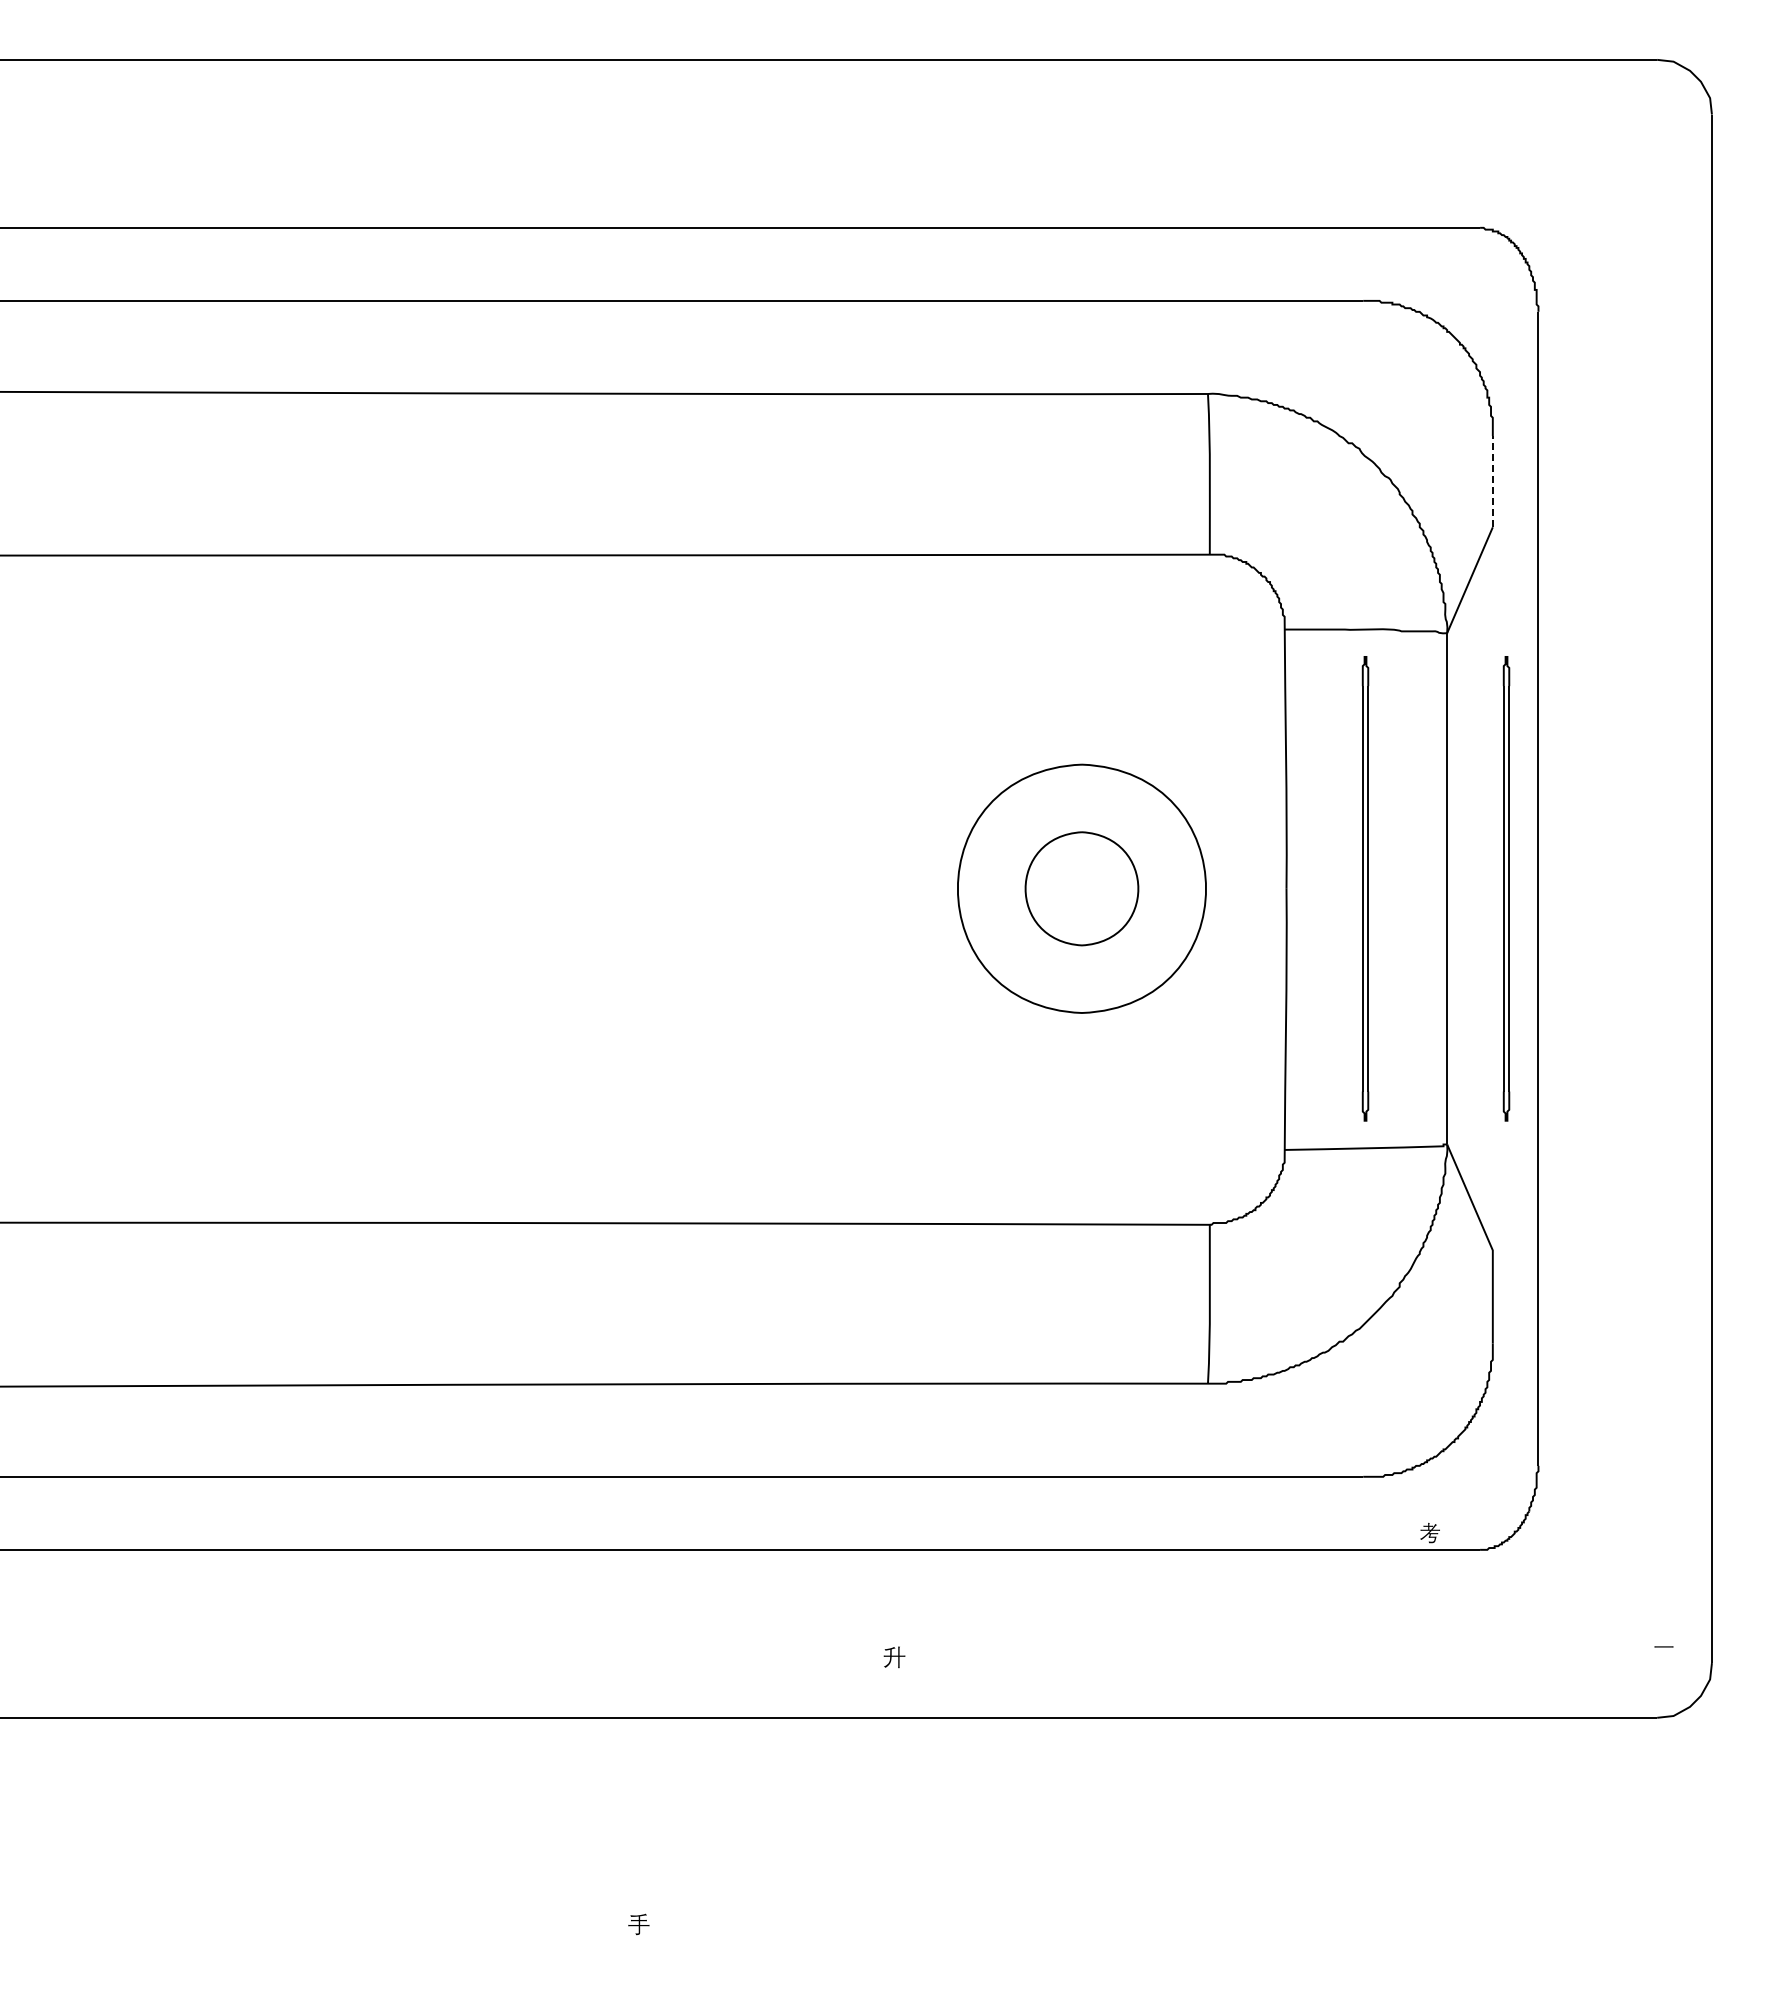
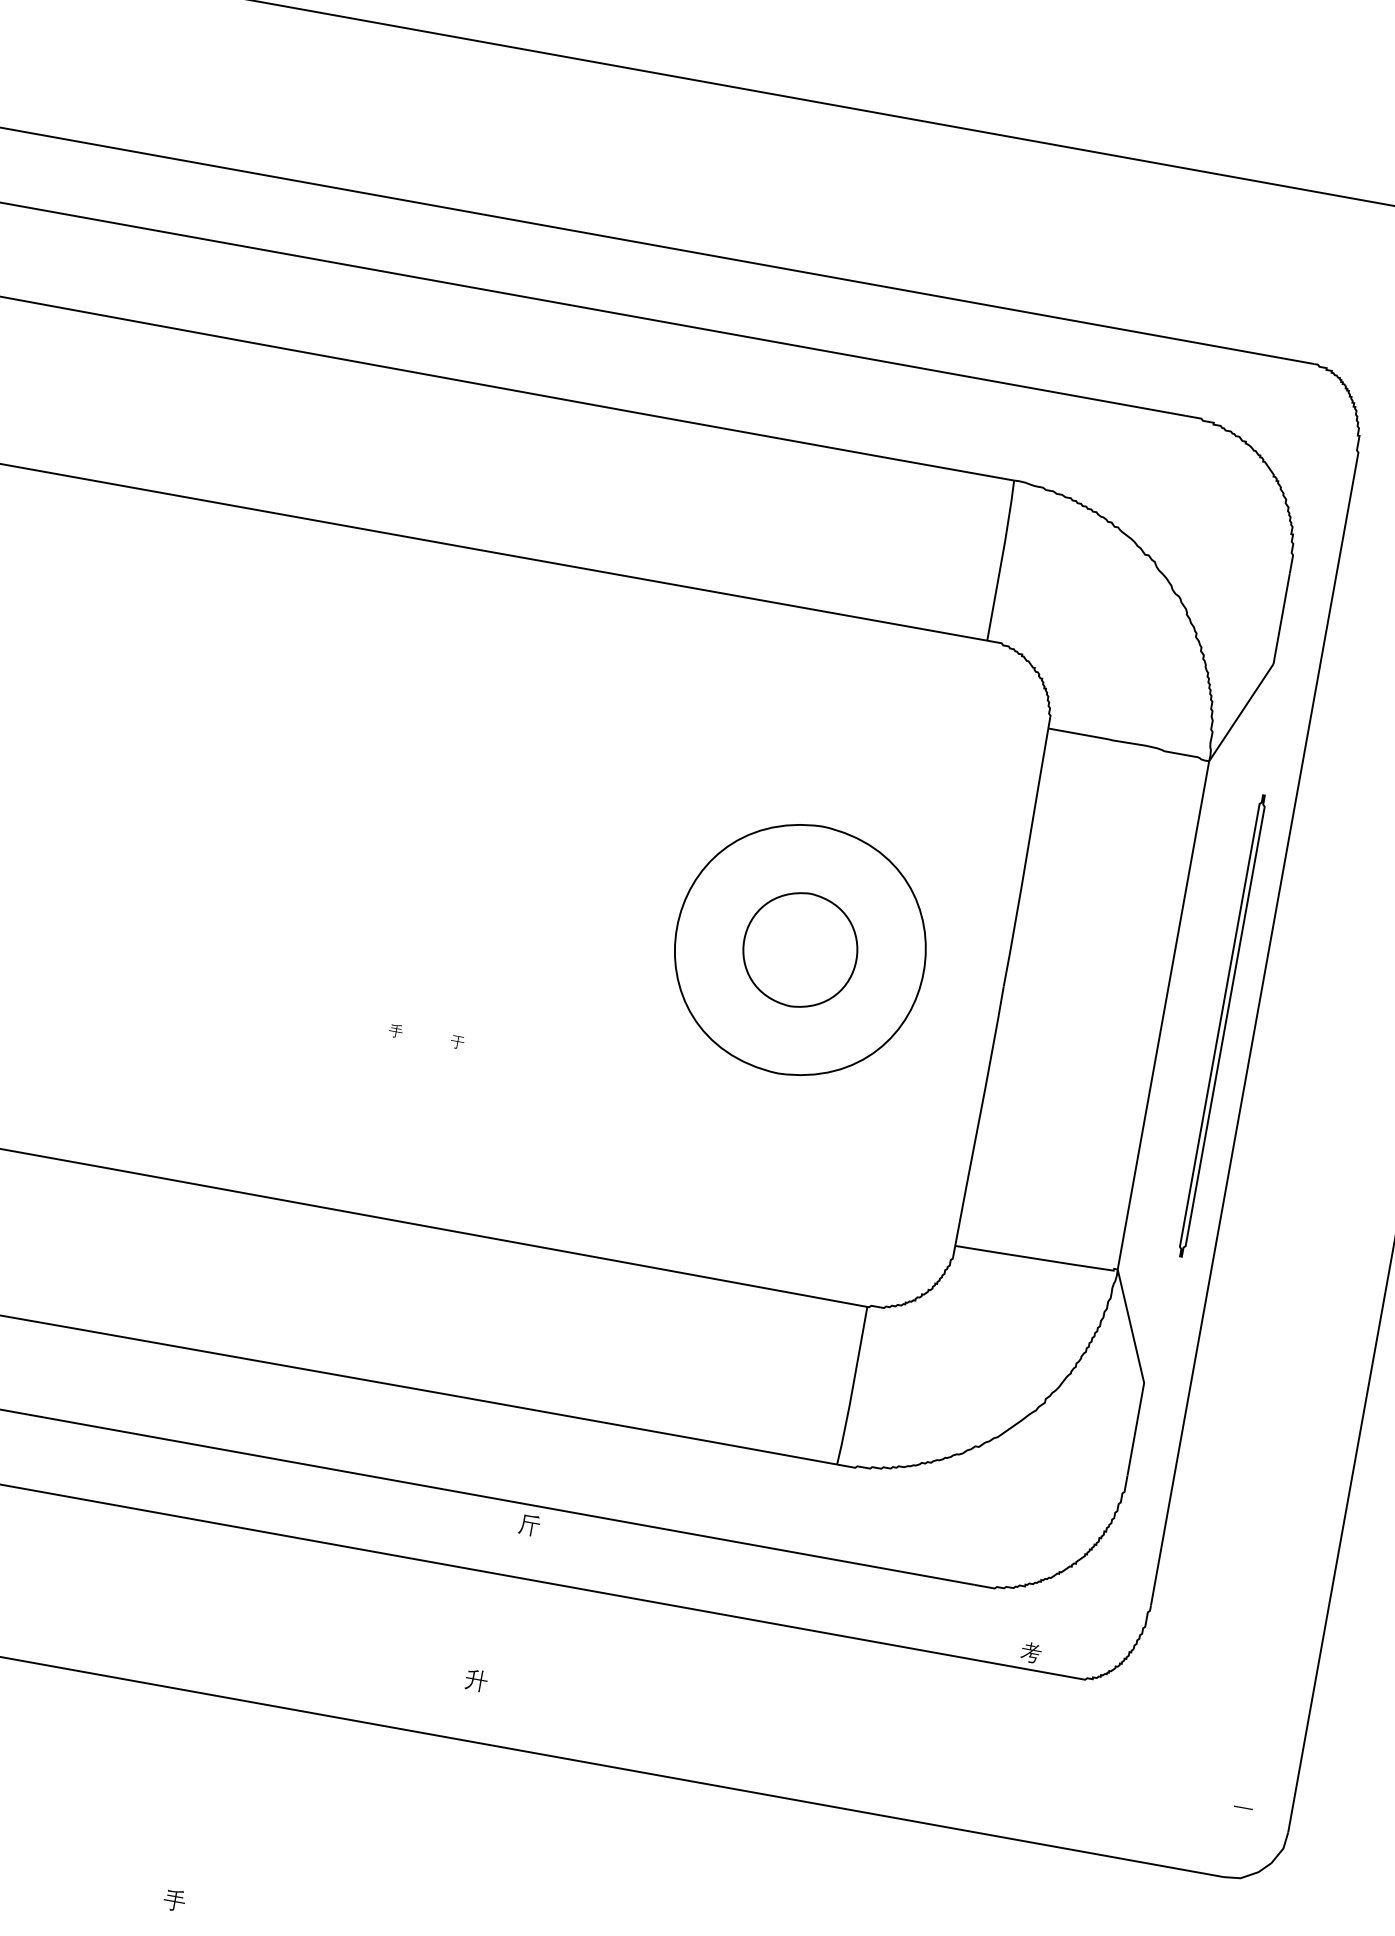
line: (1492, 481) -> (1281, 618), dashed -> solid
part: (1365, 888) -> (1082, 1000), removed
fill: (701, 1038) -> (395, 1030), added
fill: (763, 1038) -> (456, 1041), added
fill: (918, 1496) -> (529, 1524), added

